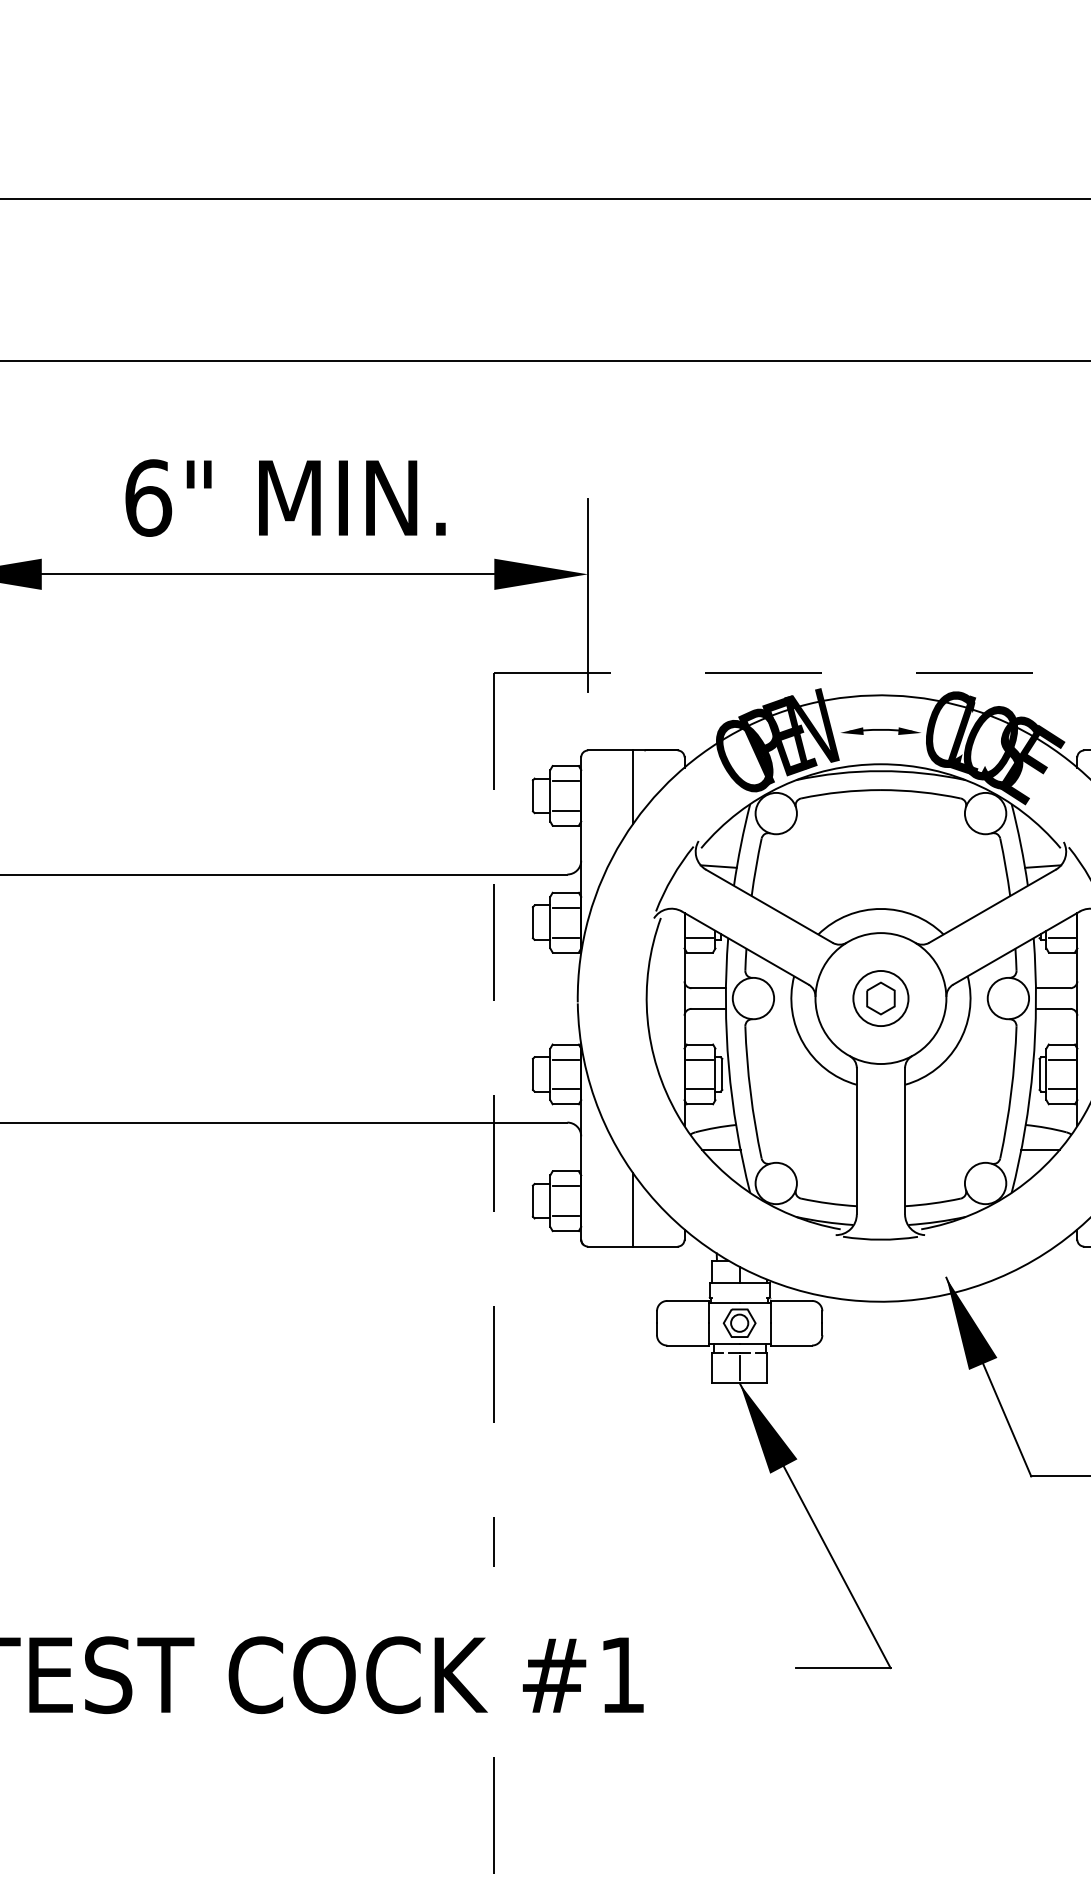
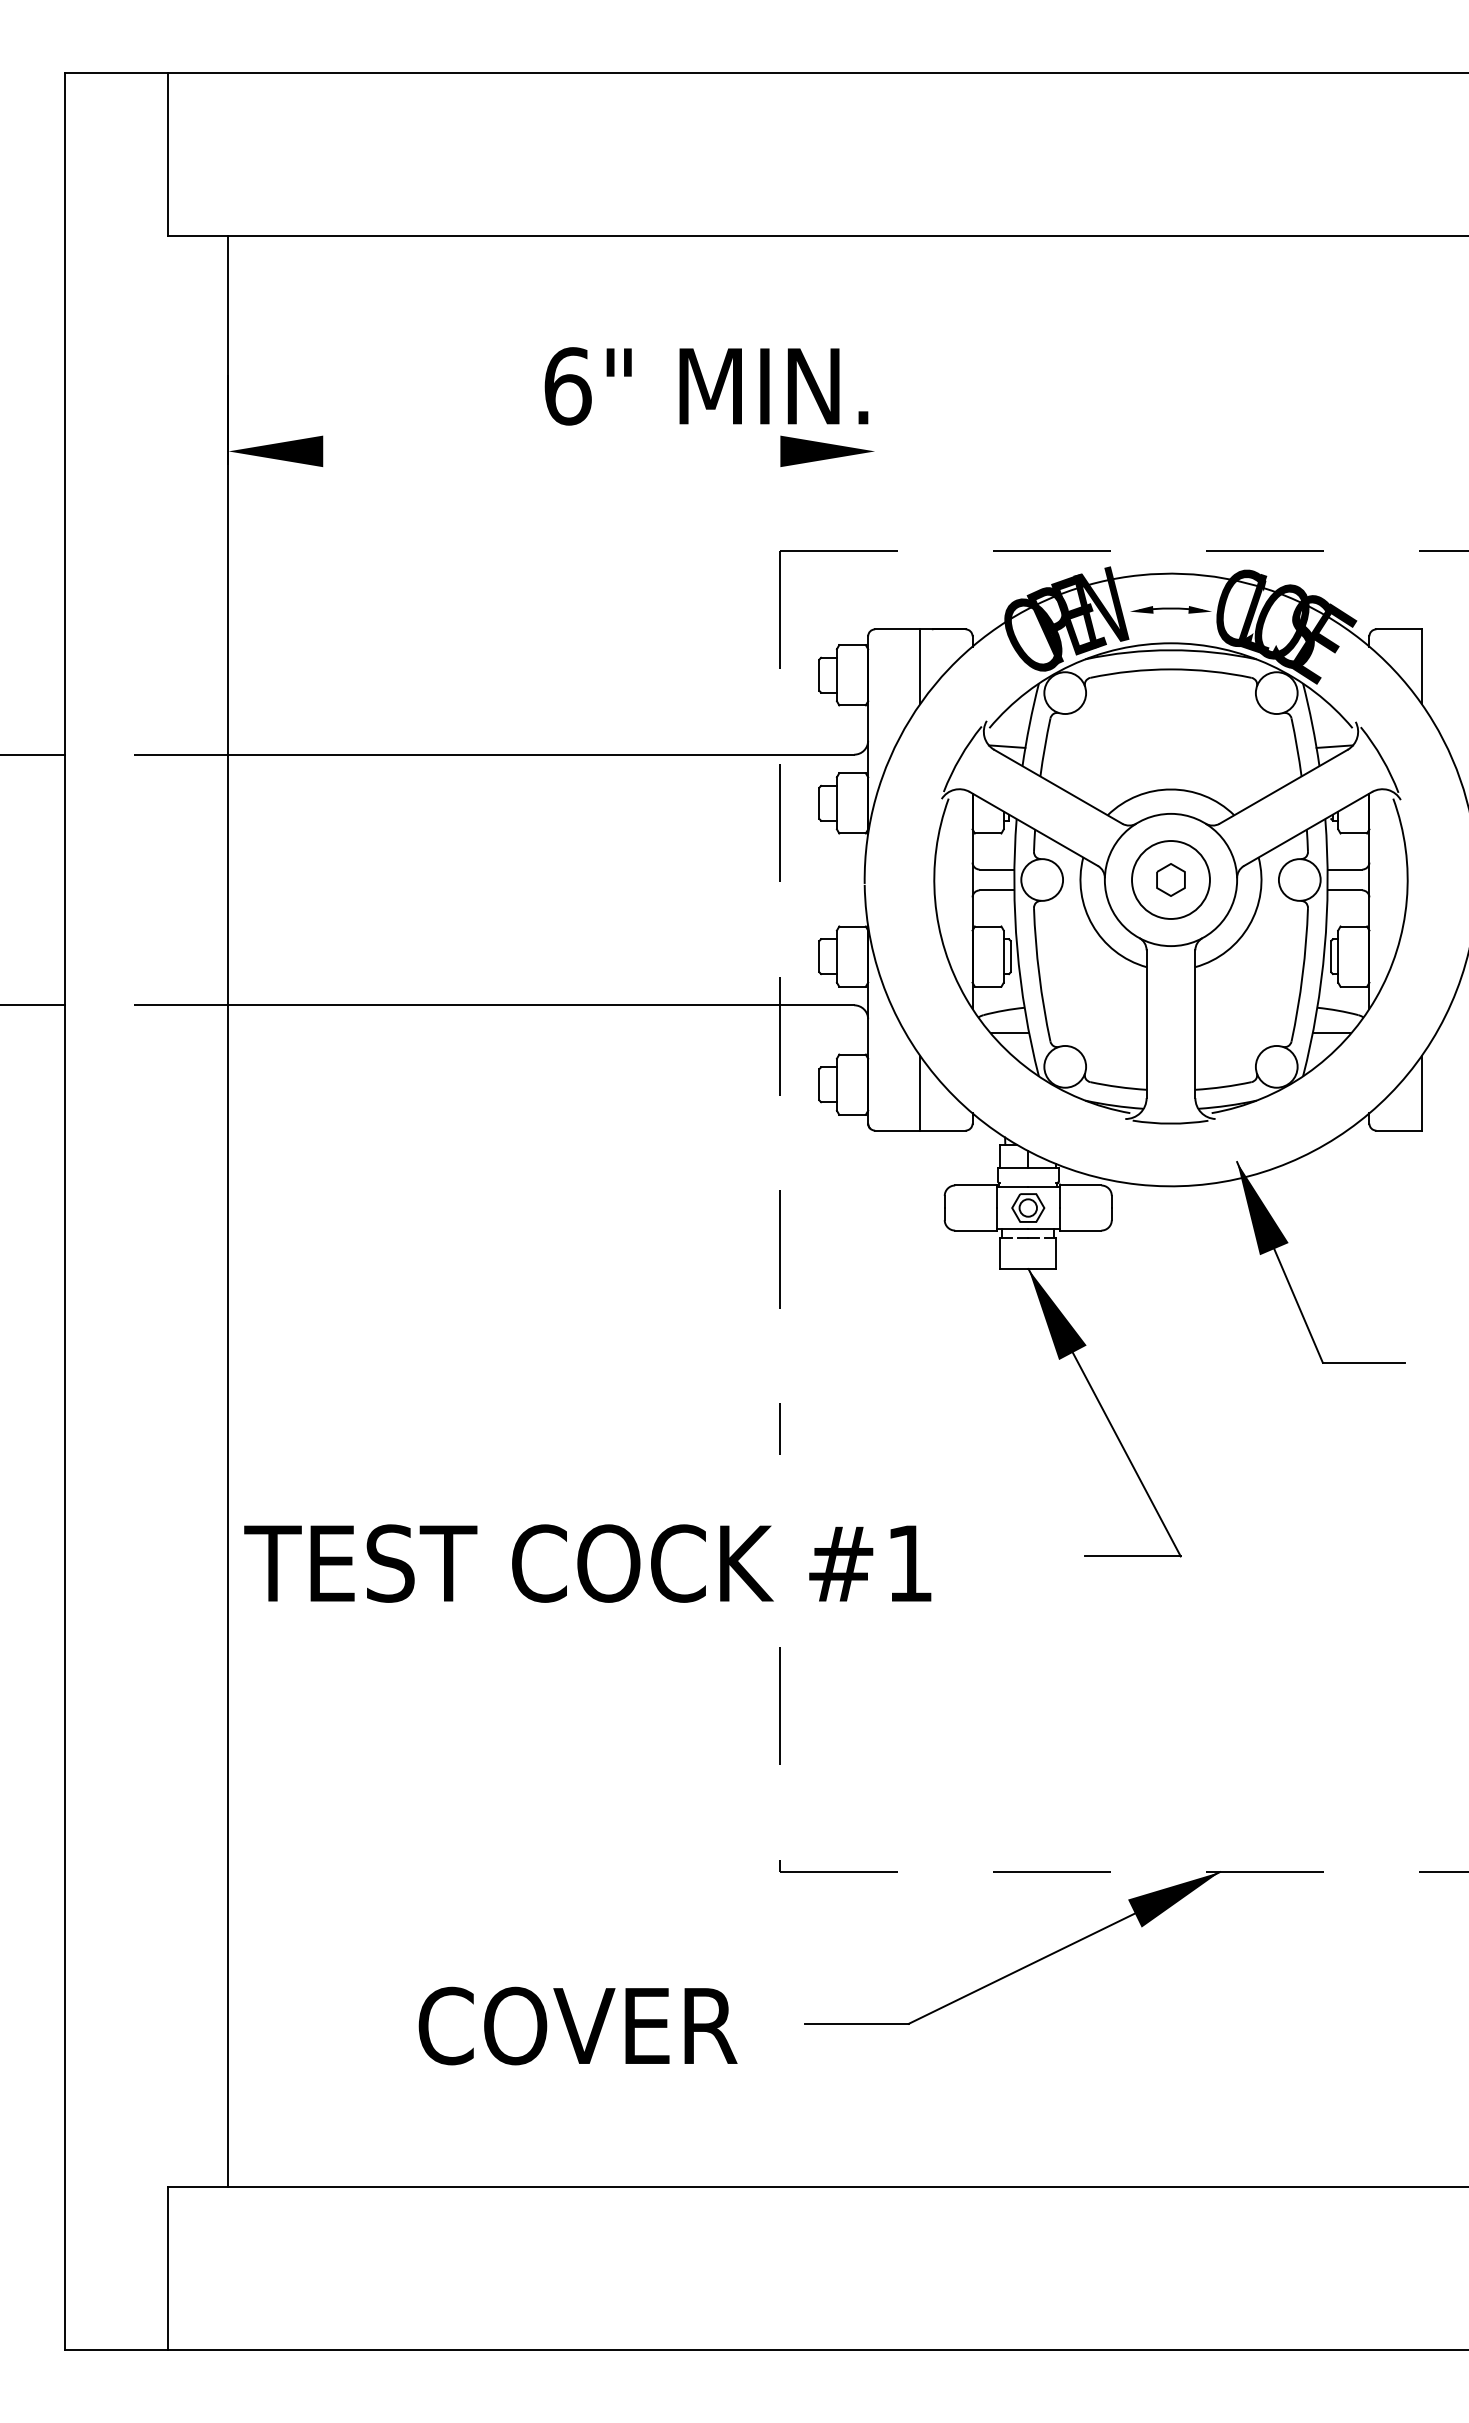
text: (285, 498) -> (706, 386), moved
line: (267, 574) -> (551, 451), removed
line: (588, 595) -> (875, 472), removed
line: (565, 781) -> (852, 660), removed
line: (565, 810) -> (852, 690), removed
line: (565, 907) -> (852, 788), removed
line: (565, 937) -> (852, 818), removed
line: (699, 937) -> (987, 818), removed
line: (1061, 937) -> (1353, 818), removed
circle: (880, 998) -> (1170, 879), size x1.4
line: (565, 1059) -> (852, 941), removed
line: (699, 1059) -> (987, 941), removed
line: (1061, 1059) -> (1353, 941), removed
line: (565, 1089) -> (852, 971), removed
line: (699, 1089) -> (987, 971), removed
line: (1061, 1089) -> (1353, 971), removed
line: (565, 1186) -> (852, 1069), removed
line: (565, 1215) -> (852, 1099), removed
line: (739, 1368) -> (1028, 1253), removed

